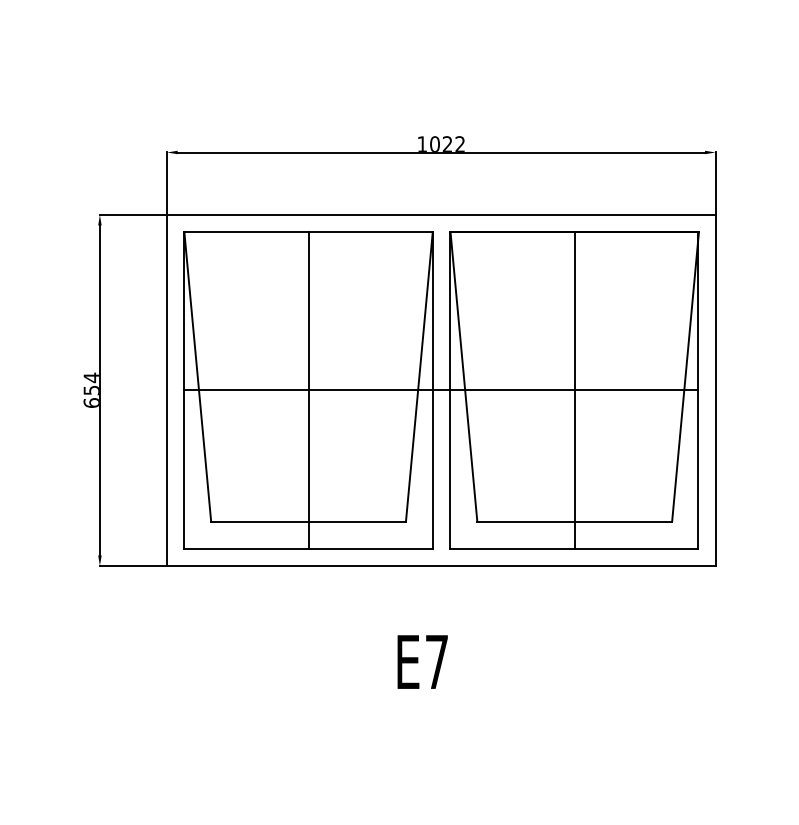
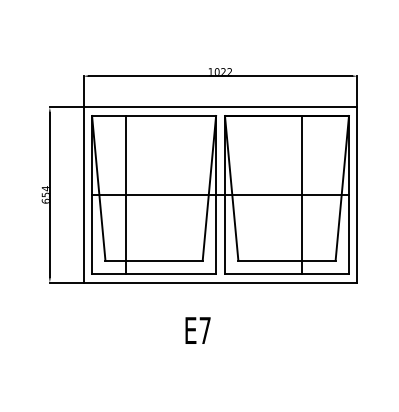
line: (309, 389) -> (126, 194), moved
line: (575, 389) -> (302, 194), moved
text: (421, 661) -> (197, 330), moved

